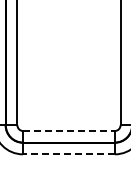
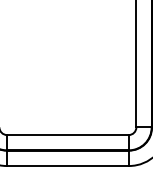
line: (68, 131) -> (67, 135), dashed -> solid
line: (68, 154) -> (67, 166), dashed -> solid

